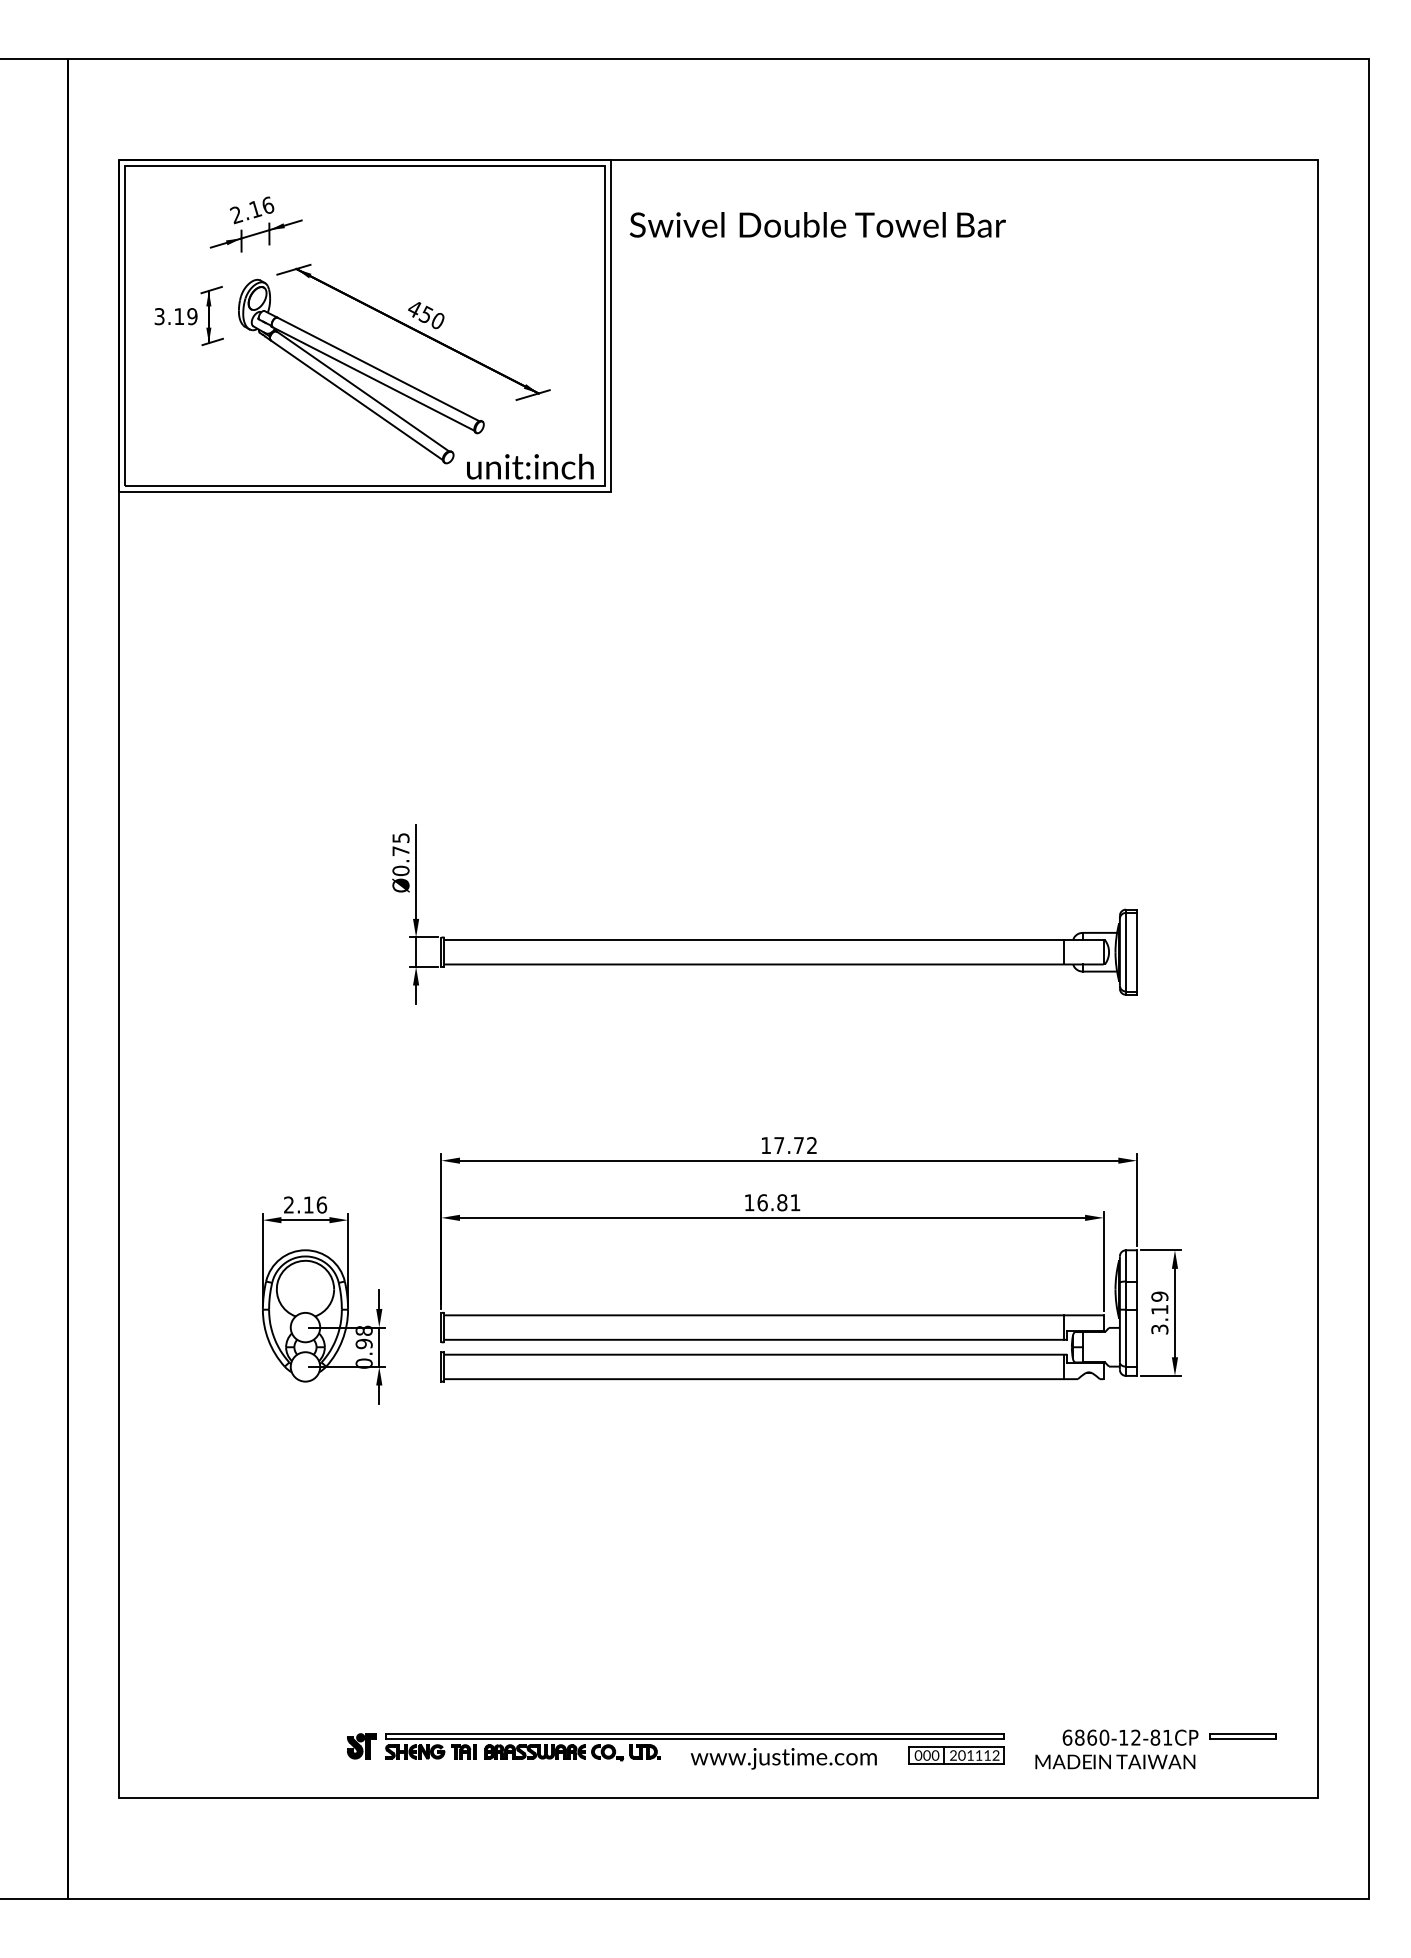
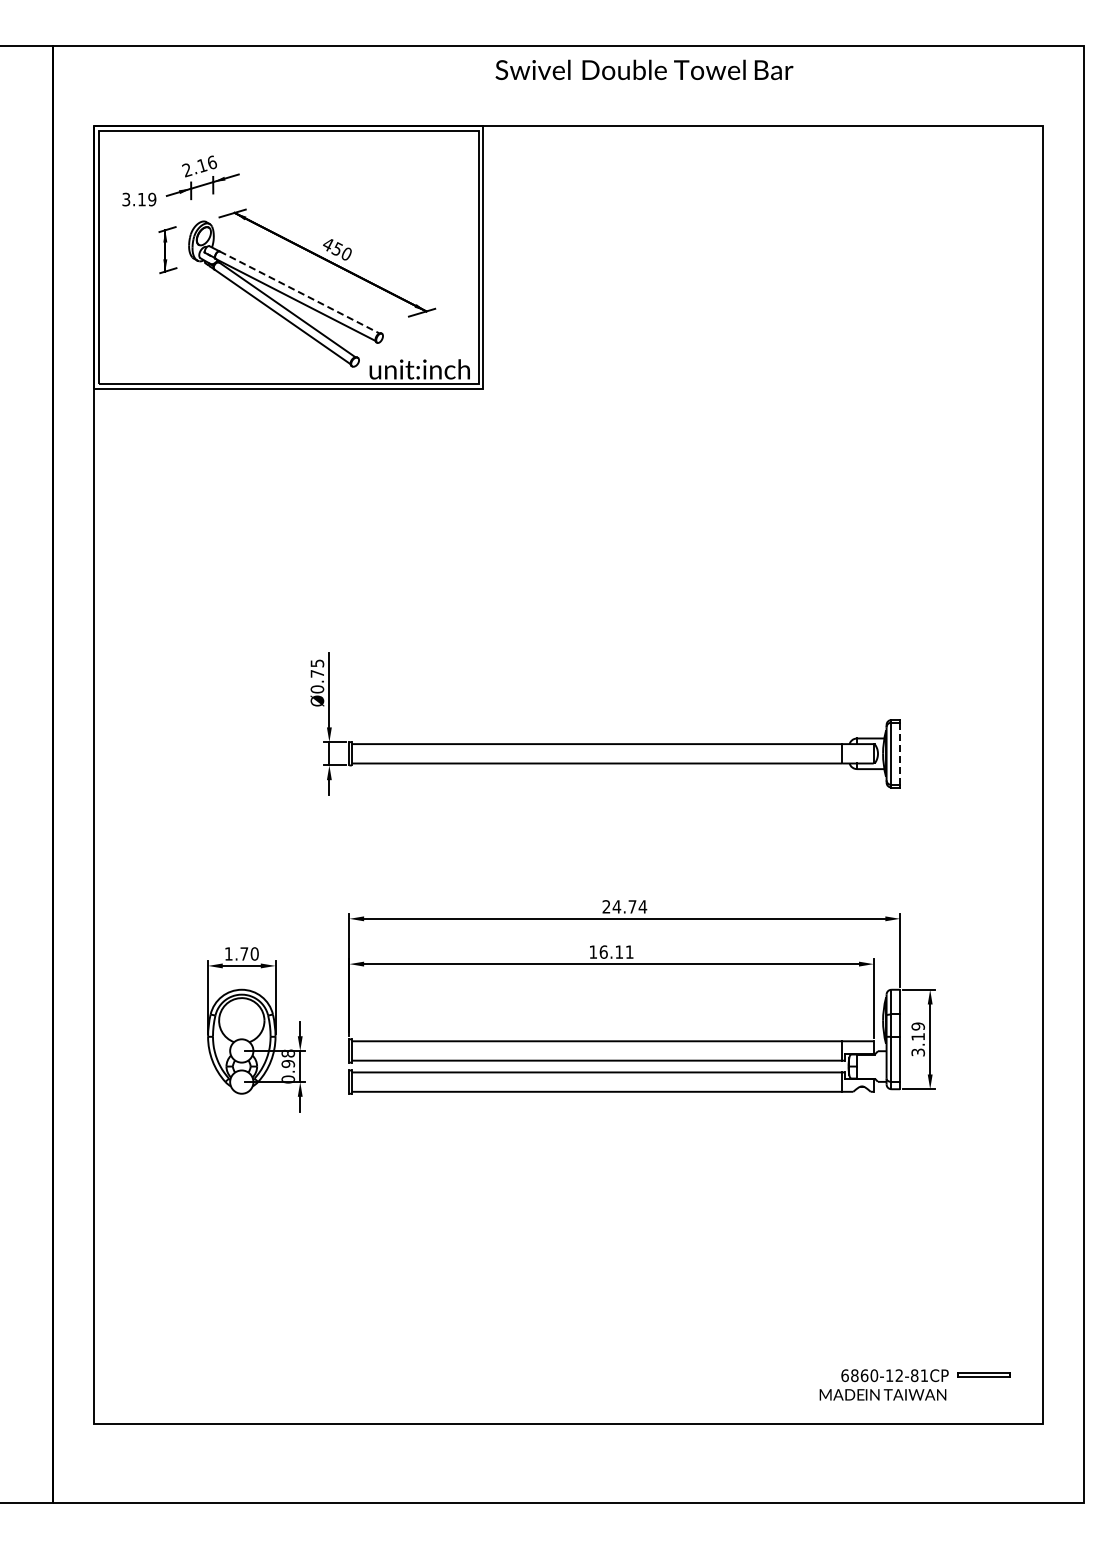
text: (817, 224) -> (644, 69), moved
text: (176, 316) -> (139, 199), moved
line: (378, 369) -> (299, 292), solid -> dashed
line: (1137, 953) -> (900, 754), solid -> dashed
text: (788, 1145) -> (624, 906), 17.72 -> 24.74
text: (782, 1201) -> (619, 951), 16.81 -> 16.11
text: (305, 1204) -> (241, 953), 2.16 -> 1.70
part: (675, 1740) -> (534, 1377), removed

